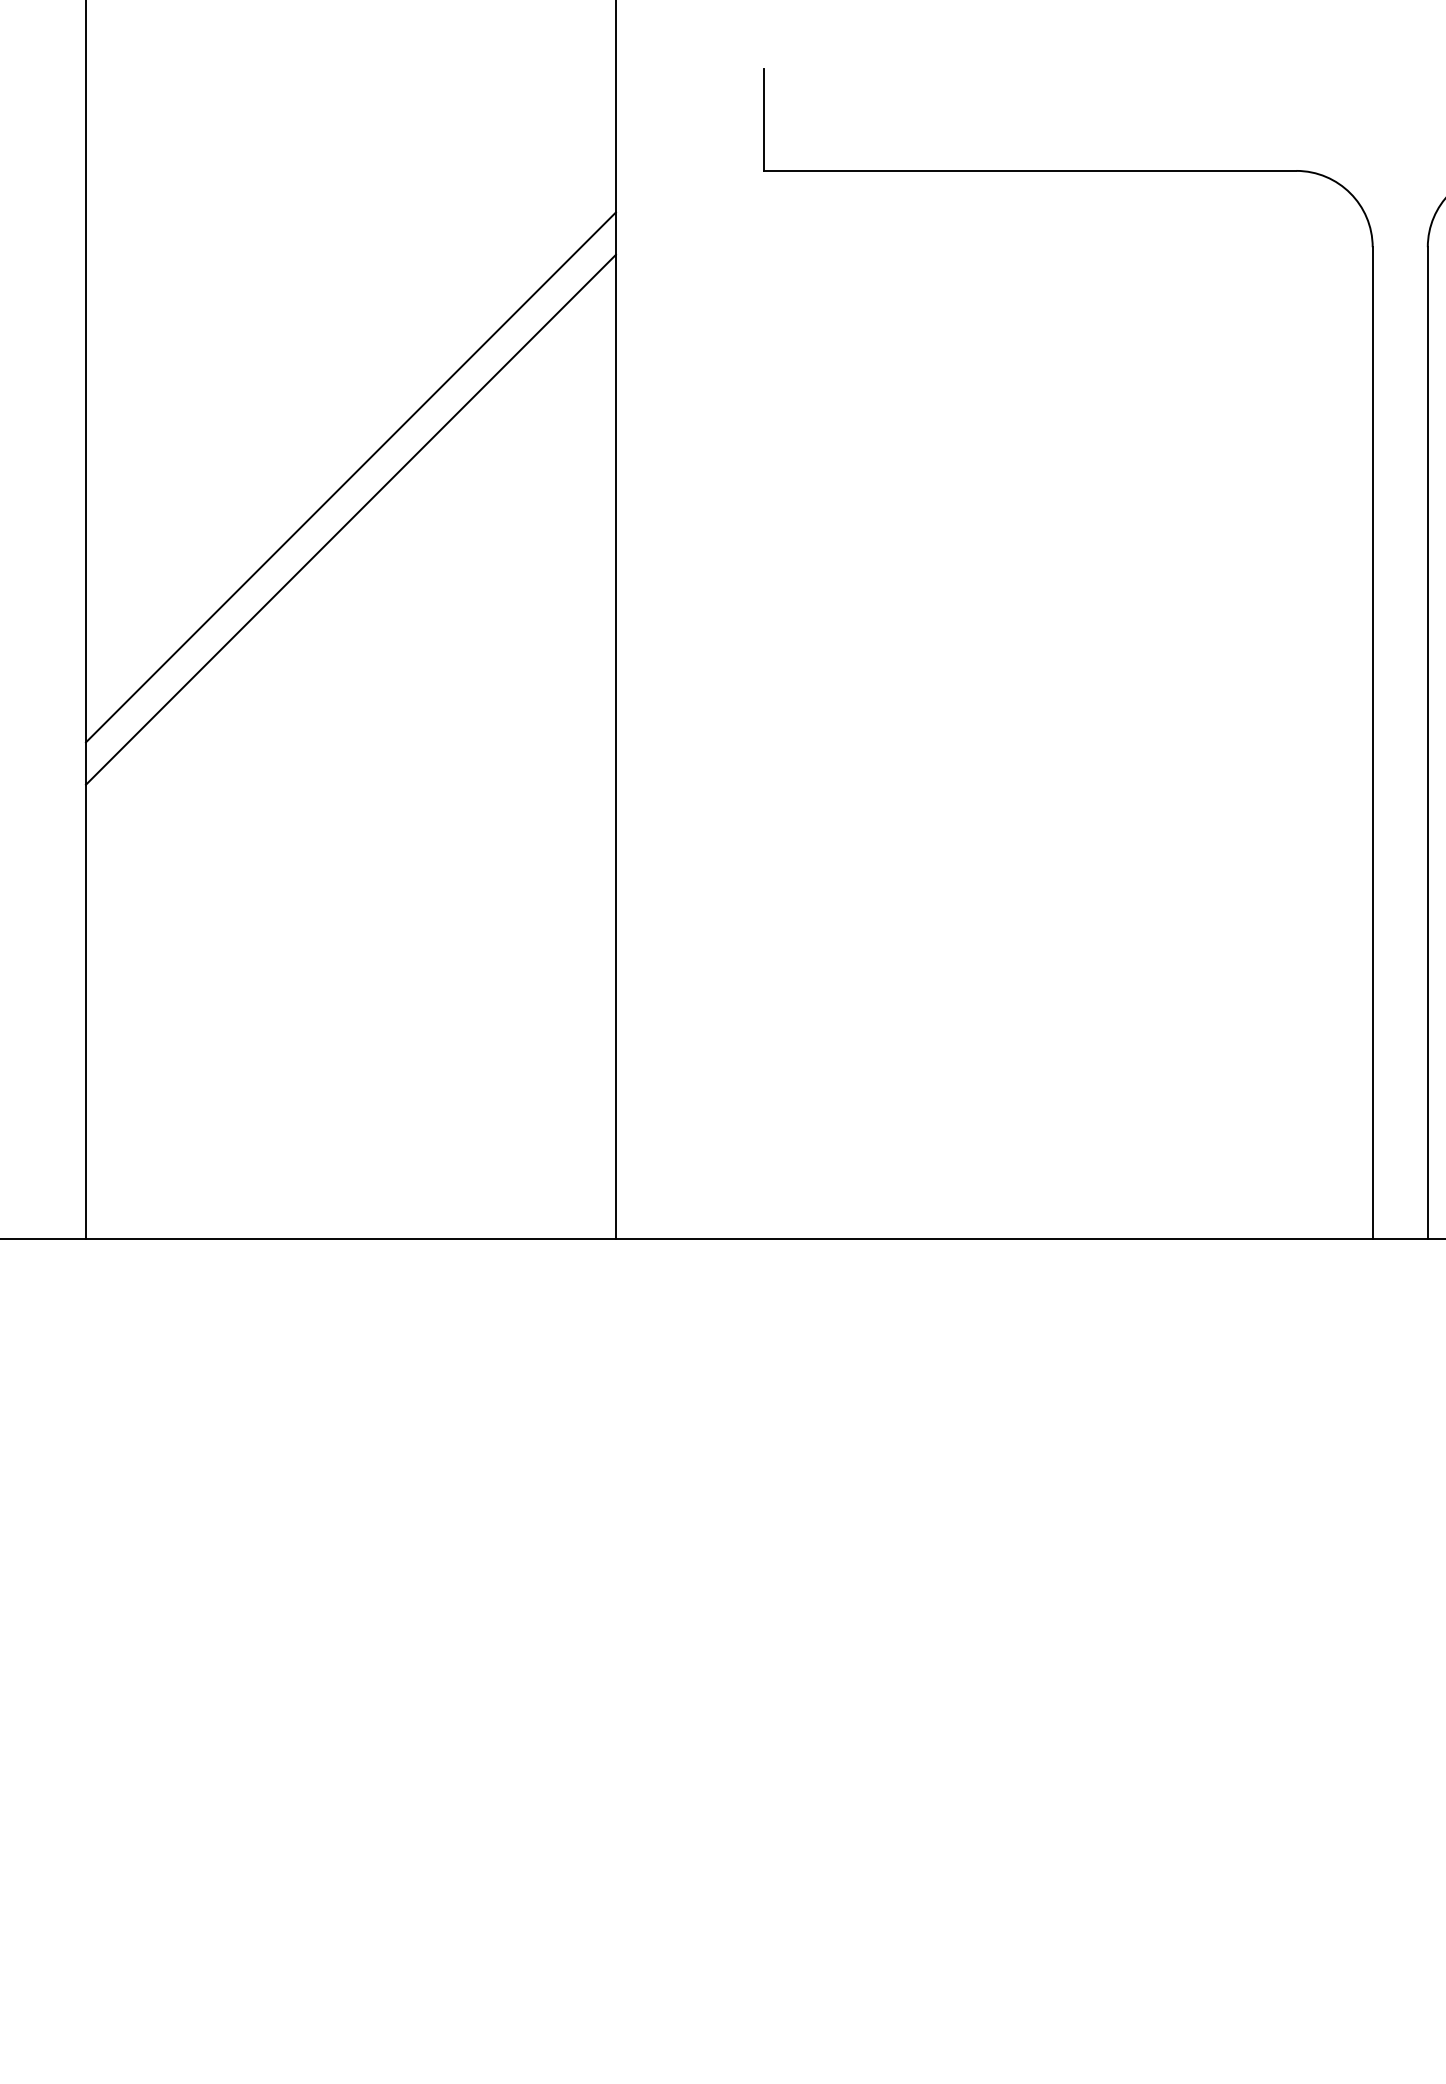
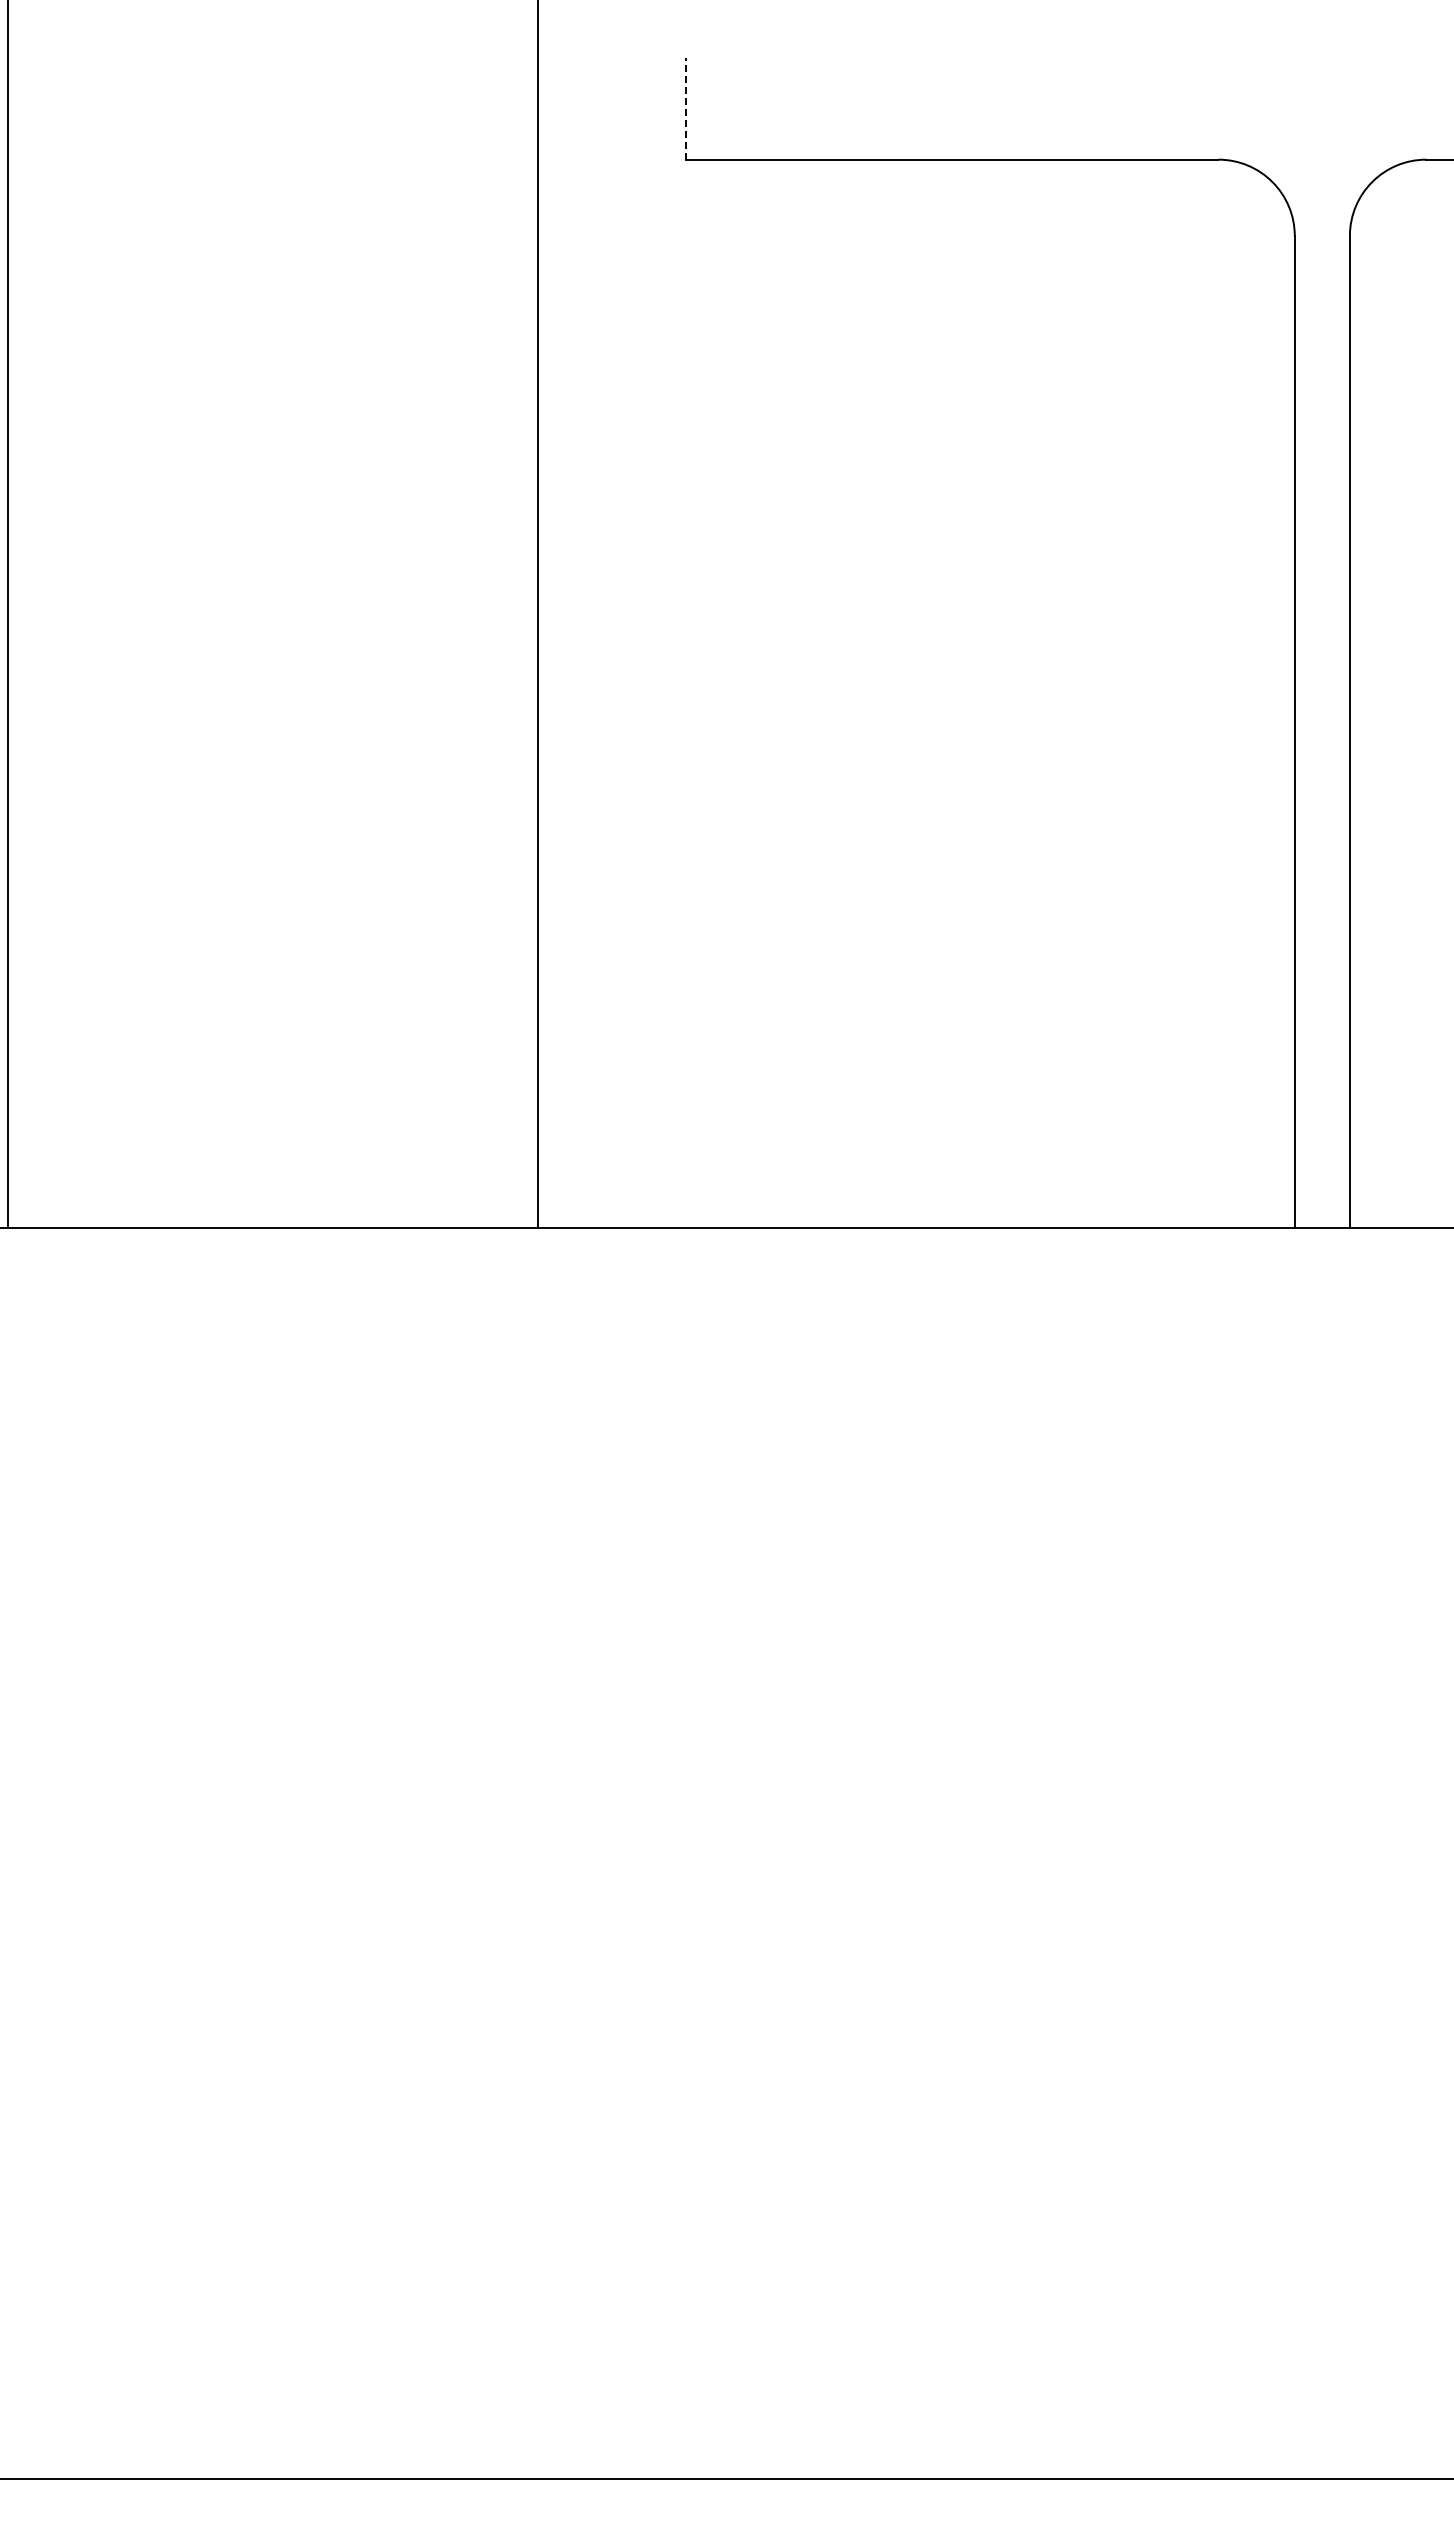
line: (764, 119) -> (686, 108), solid -> dashed
line: (351, 477) -> (273, 466), removed
line: (351, 519) -> (273, 508), removed

